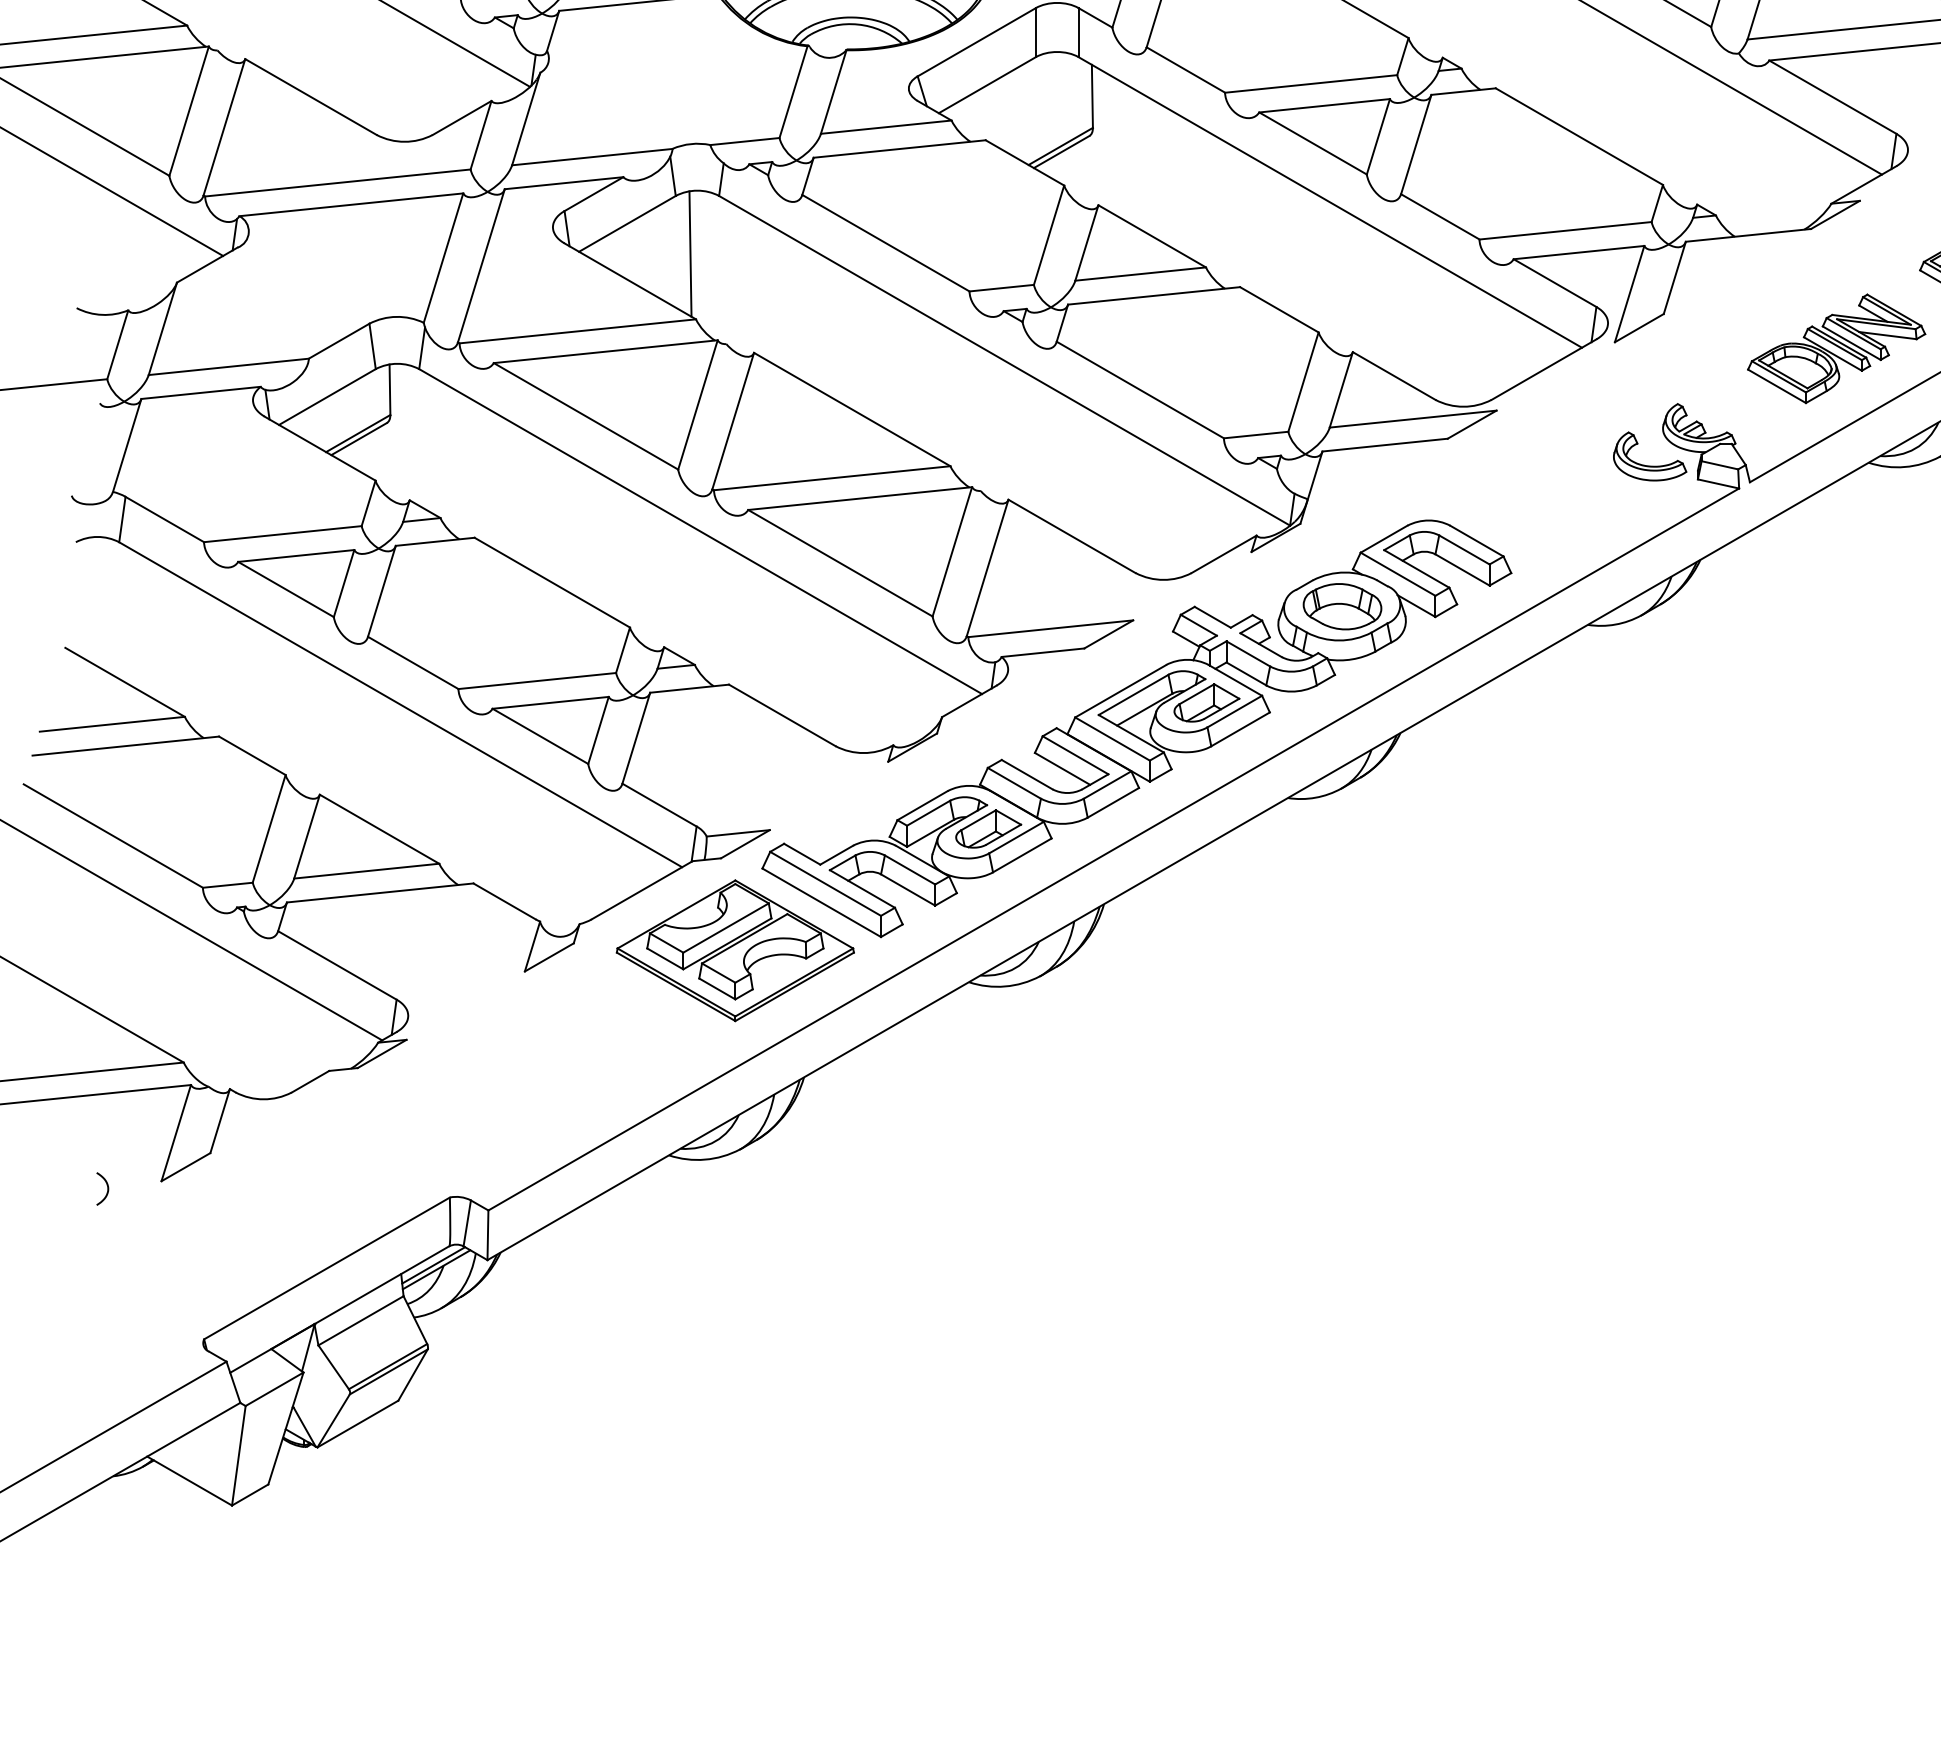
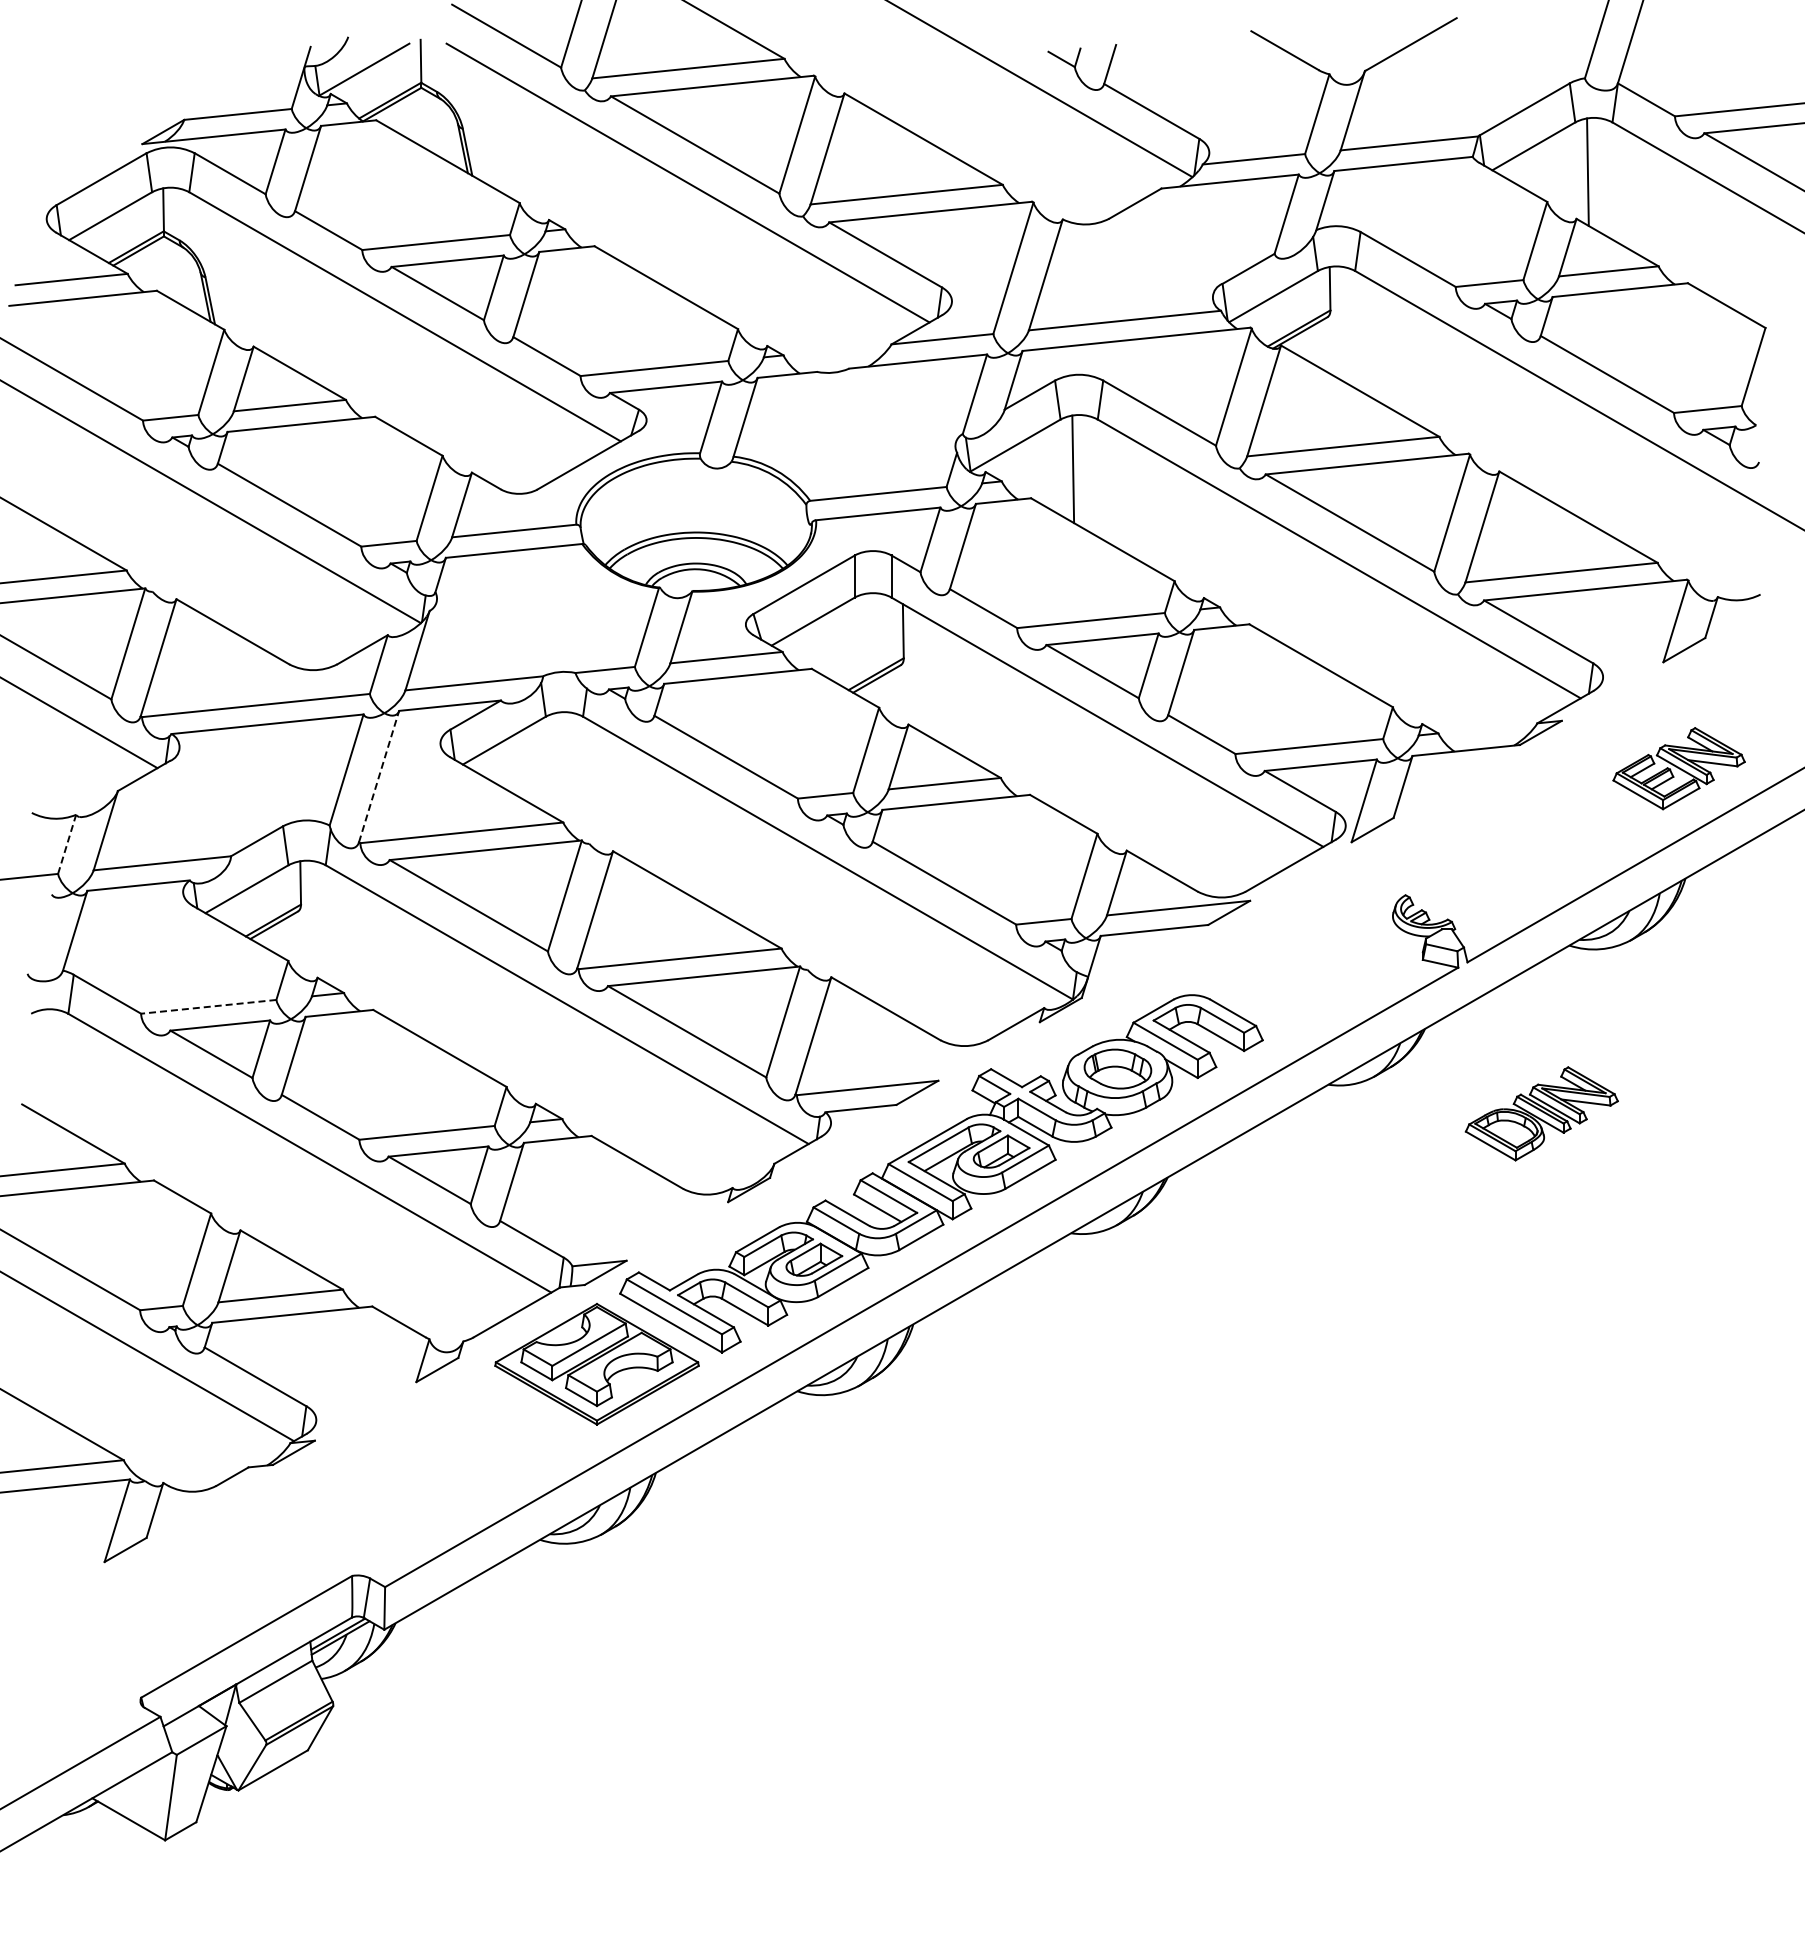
line: (690, 254) -> (558, 766), removed
line: (481, 265) -> (379, 776), solid -> dashed
line: (118, 344) -> (67, 844), solid -> dashed
part: (1836, 348) -> (1541, 1113), moved
part: (1649, 464) -> (1381, 947), removed
line: (282, 533) -> (208, 1006), solid -> dashed
curve: (106, 1186) -> (57, 1566), removed

